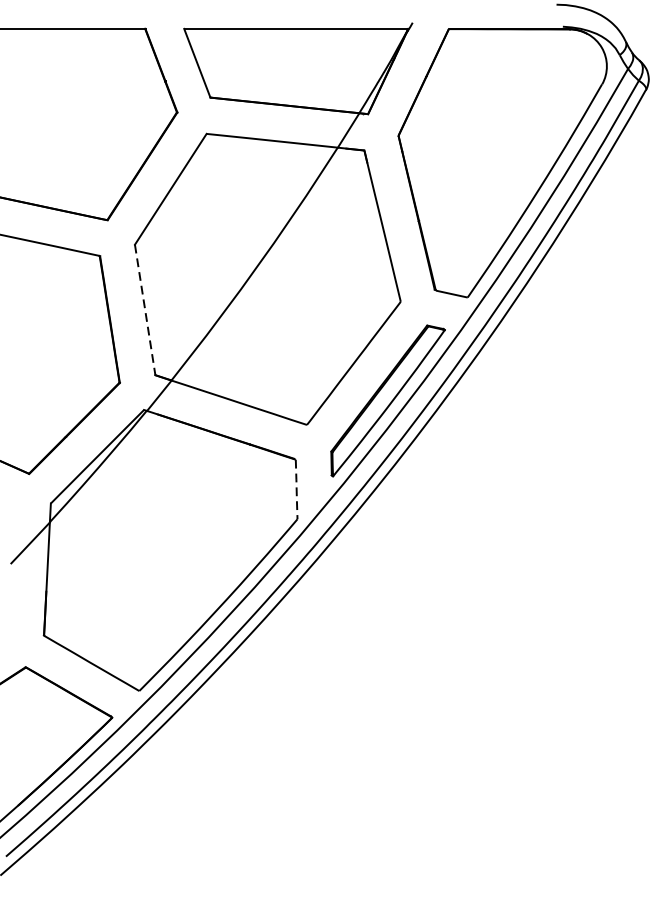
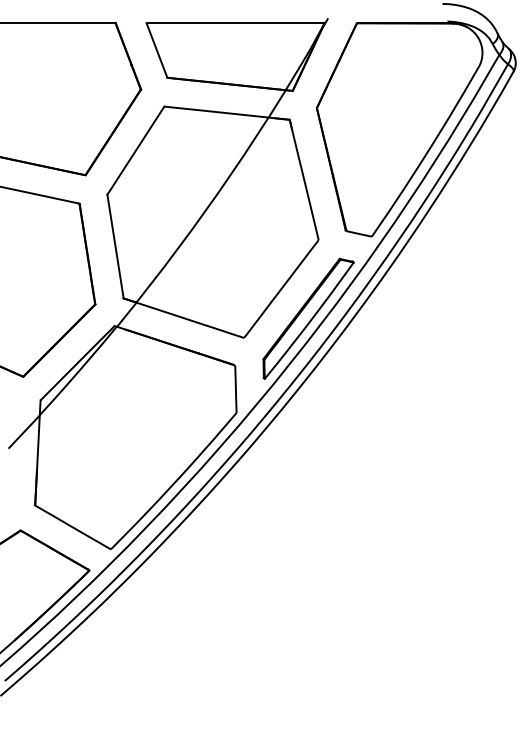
line: (145, 311) -> (115, 247), dashed -> solid
line: (296, 489) -> (235, 389), dashed -> solid

